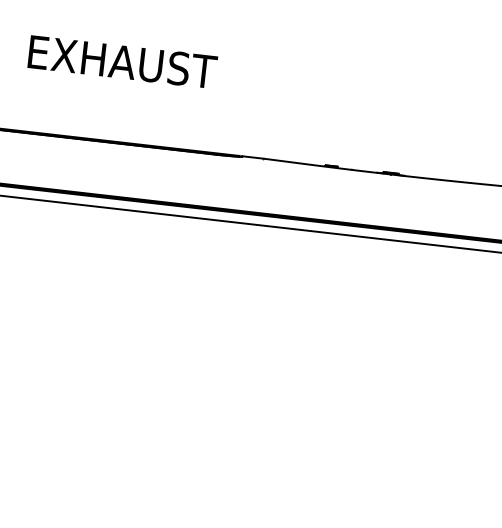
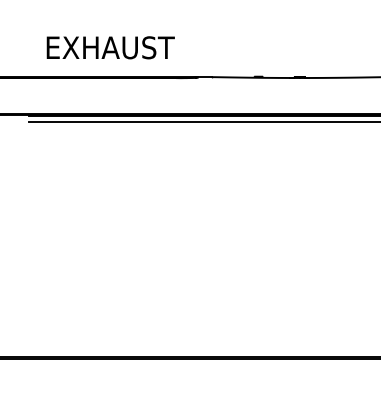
text: (122, 61) -> (110, 47), moved

